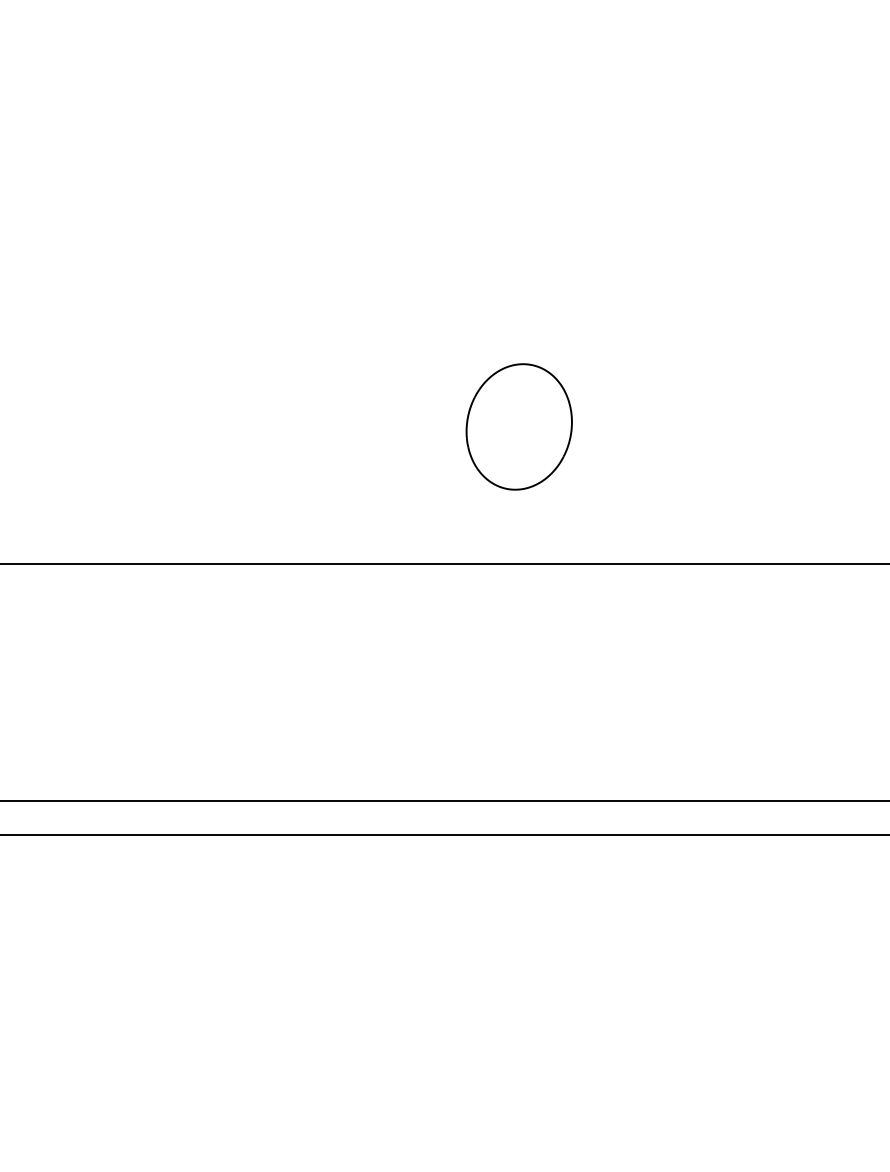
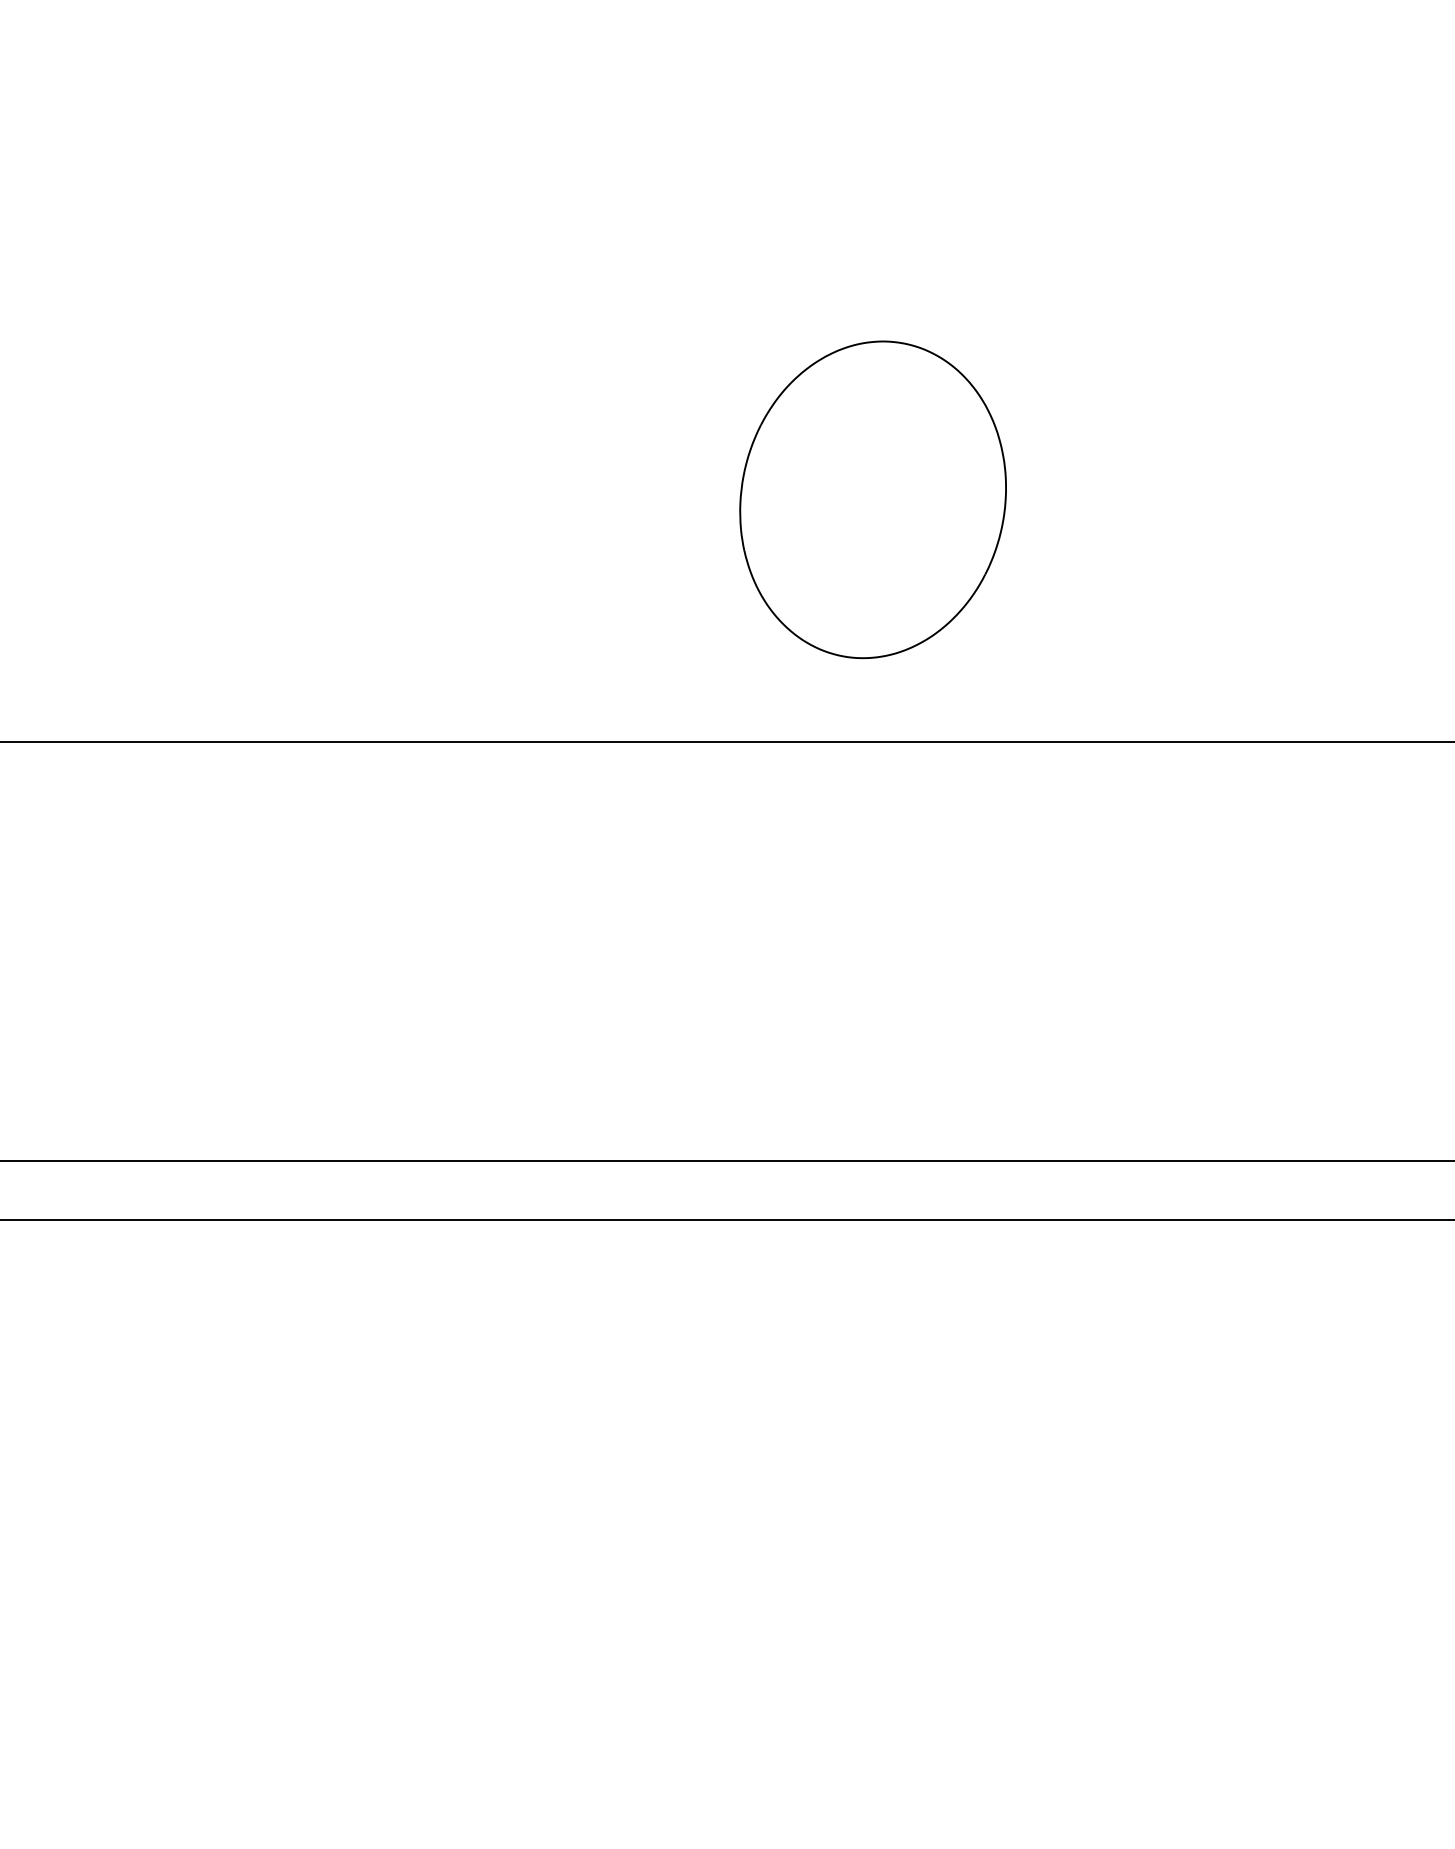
part: (519, 426) -> (873, 499), size x1.43

